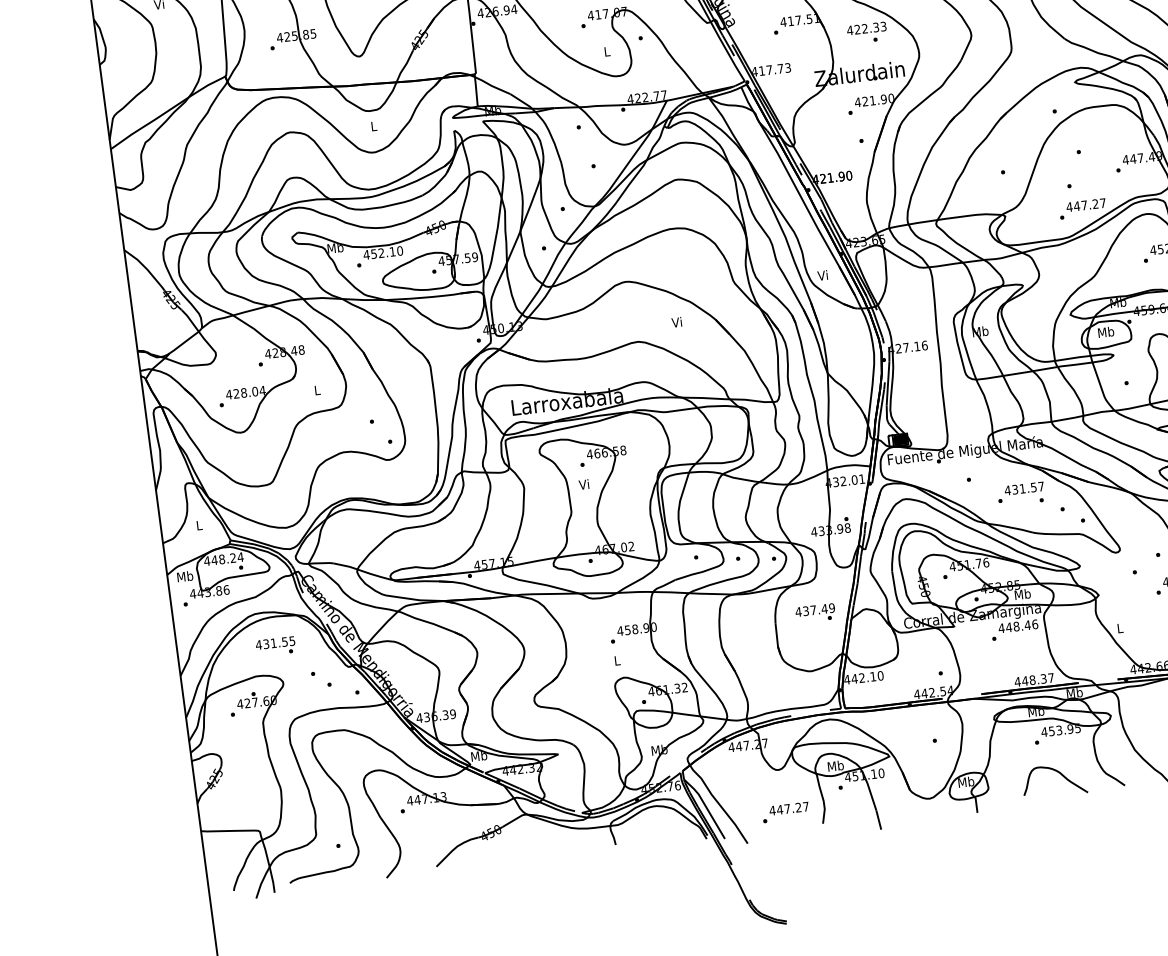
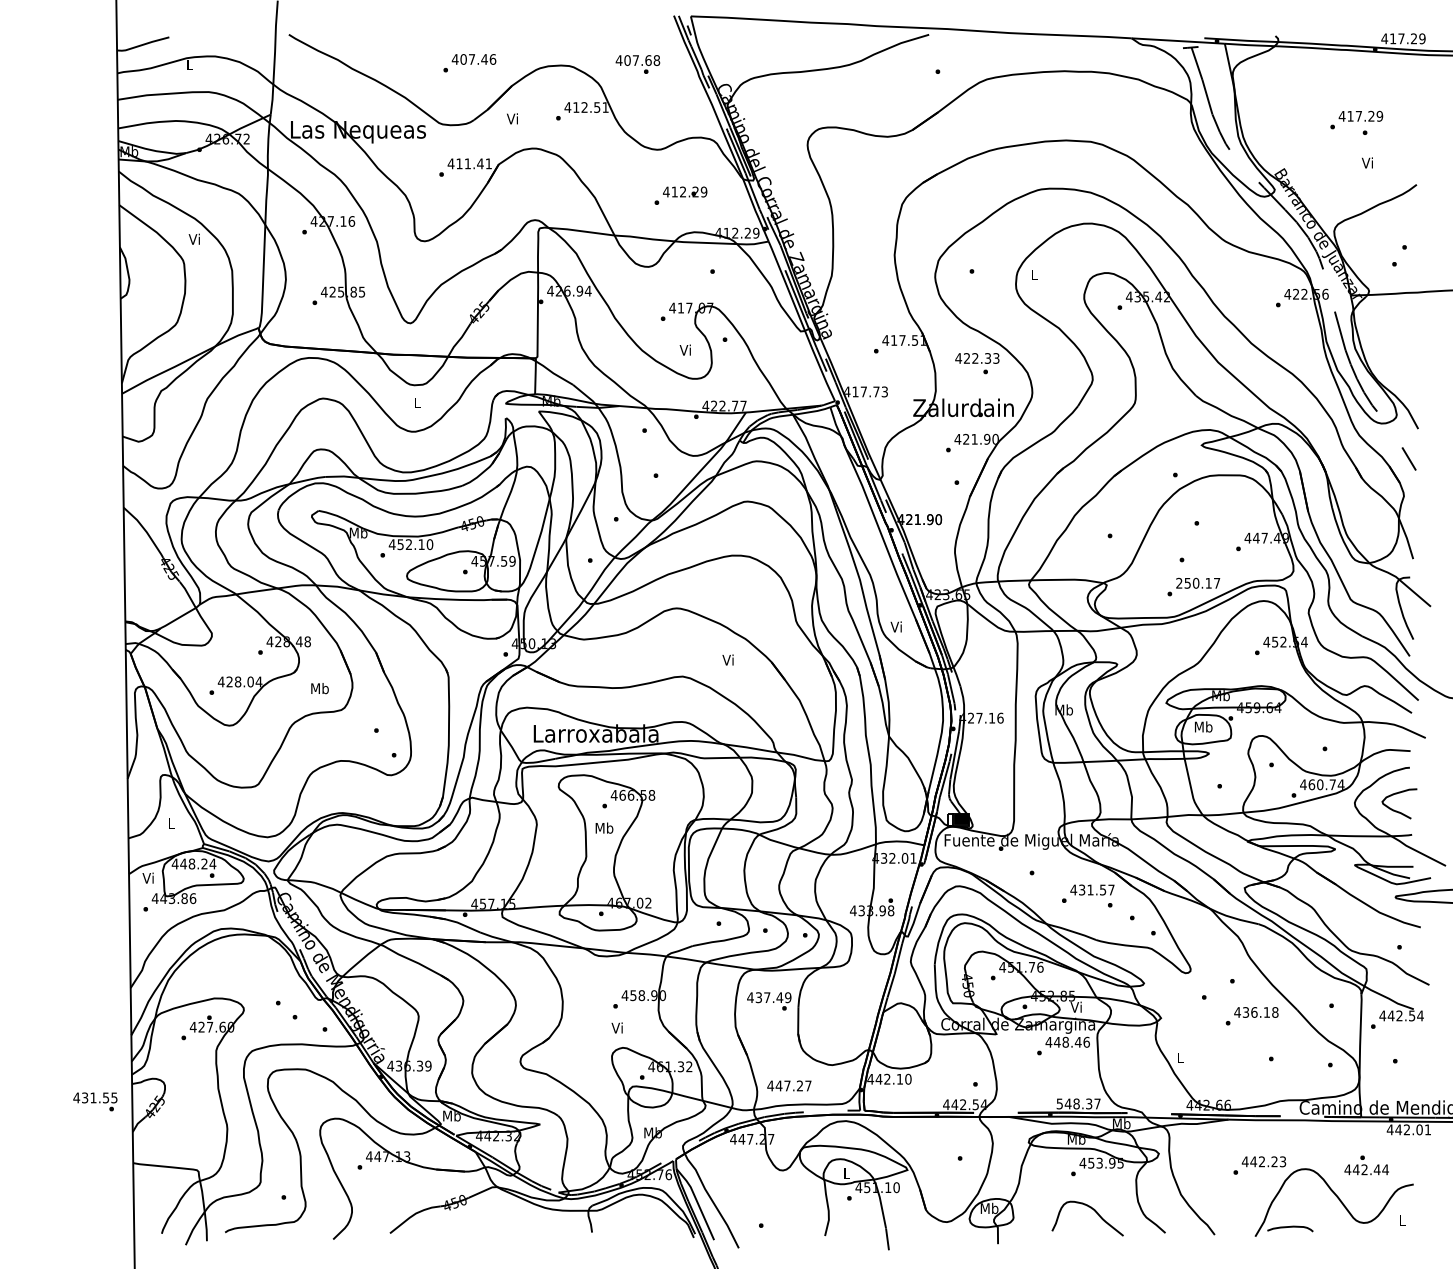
text: (605, 51) -> (684, 349), L -> Vi
text: (1082, 204) -> (1193, 582), 447.27 -> 250.17
text: (316, 390) -> (319, 688), L -> Mb
text: (584, 483) -> (604, 827), Vi -> Mb
text: (184, 575) -> (148, 877), Mb -> Vi
text: (1022, 593) -> (1076, 1006), Mb -> Vi
text: (815, 613) -> (769, 1001), moved
text: (275, 646) -> (95, 1101), moved
text: (616, 660) -> (616, 1027), L -> Vi
text: (1017, 681) -> (1059, 1103), 448.37 -> 548.37
text: (835, 765) -> (846, 1173), Mb -> L
text: (789, 808) -> (789, 1085), moved

